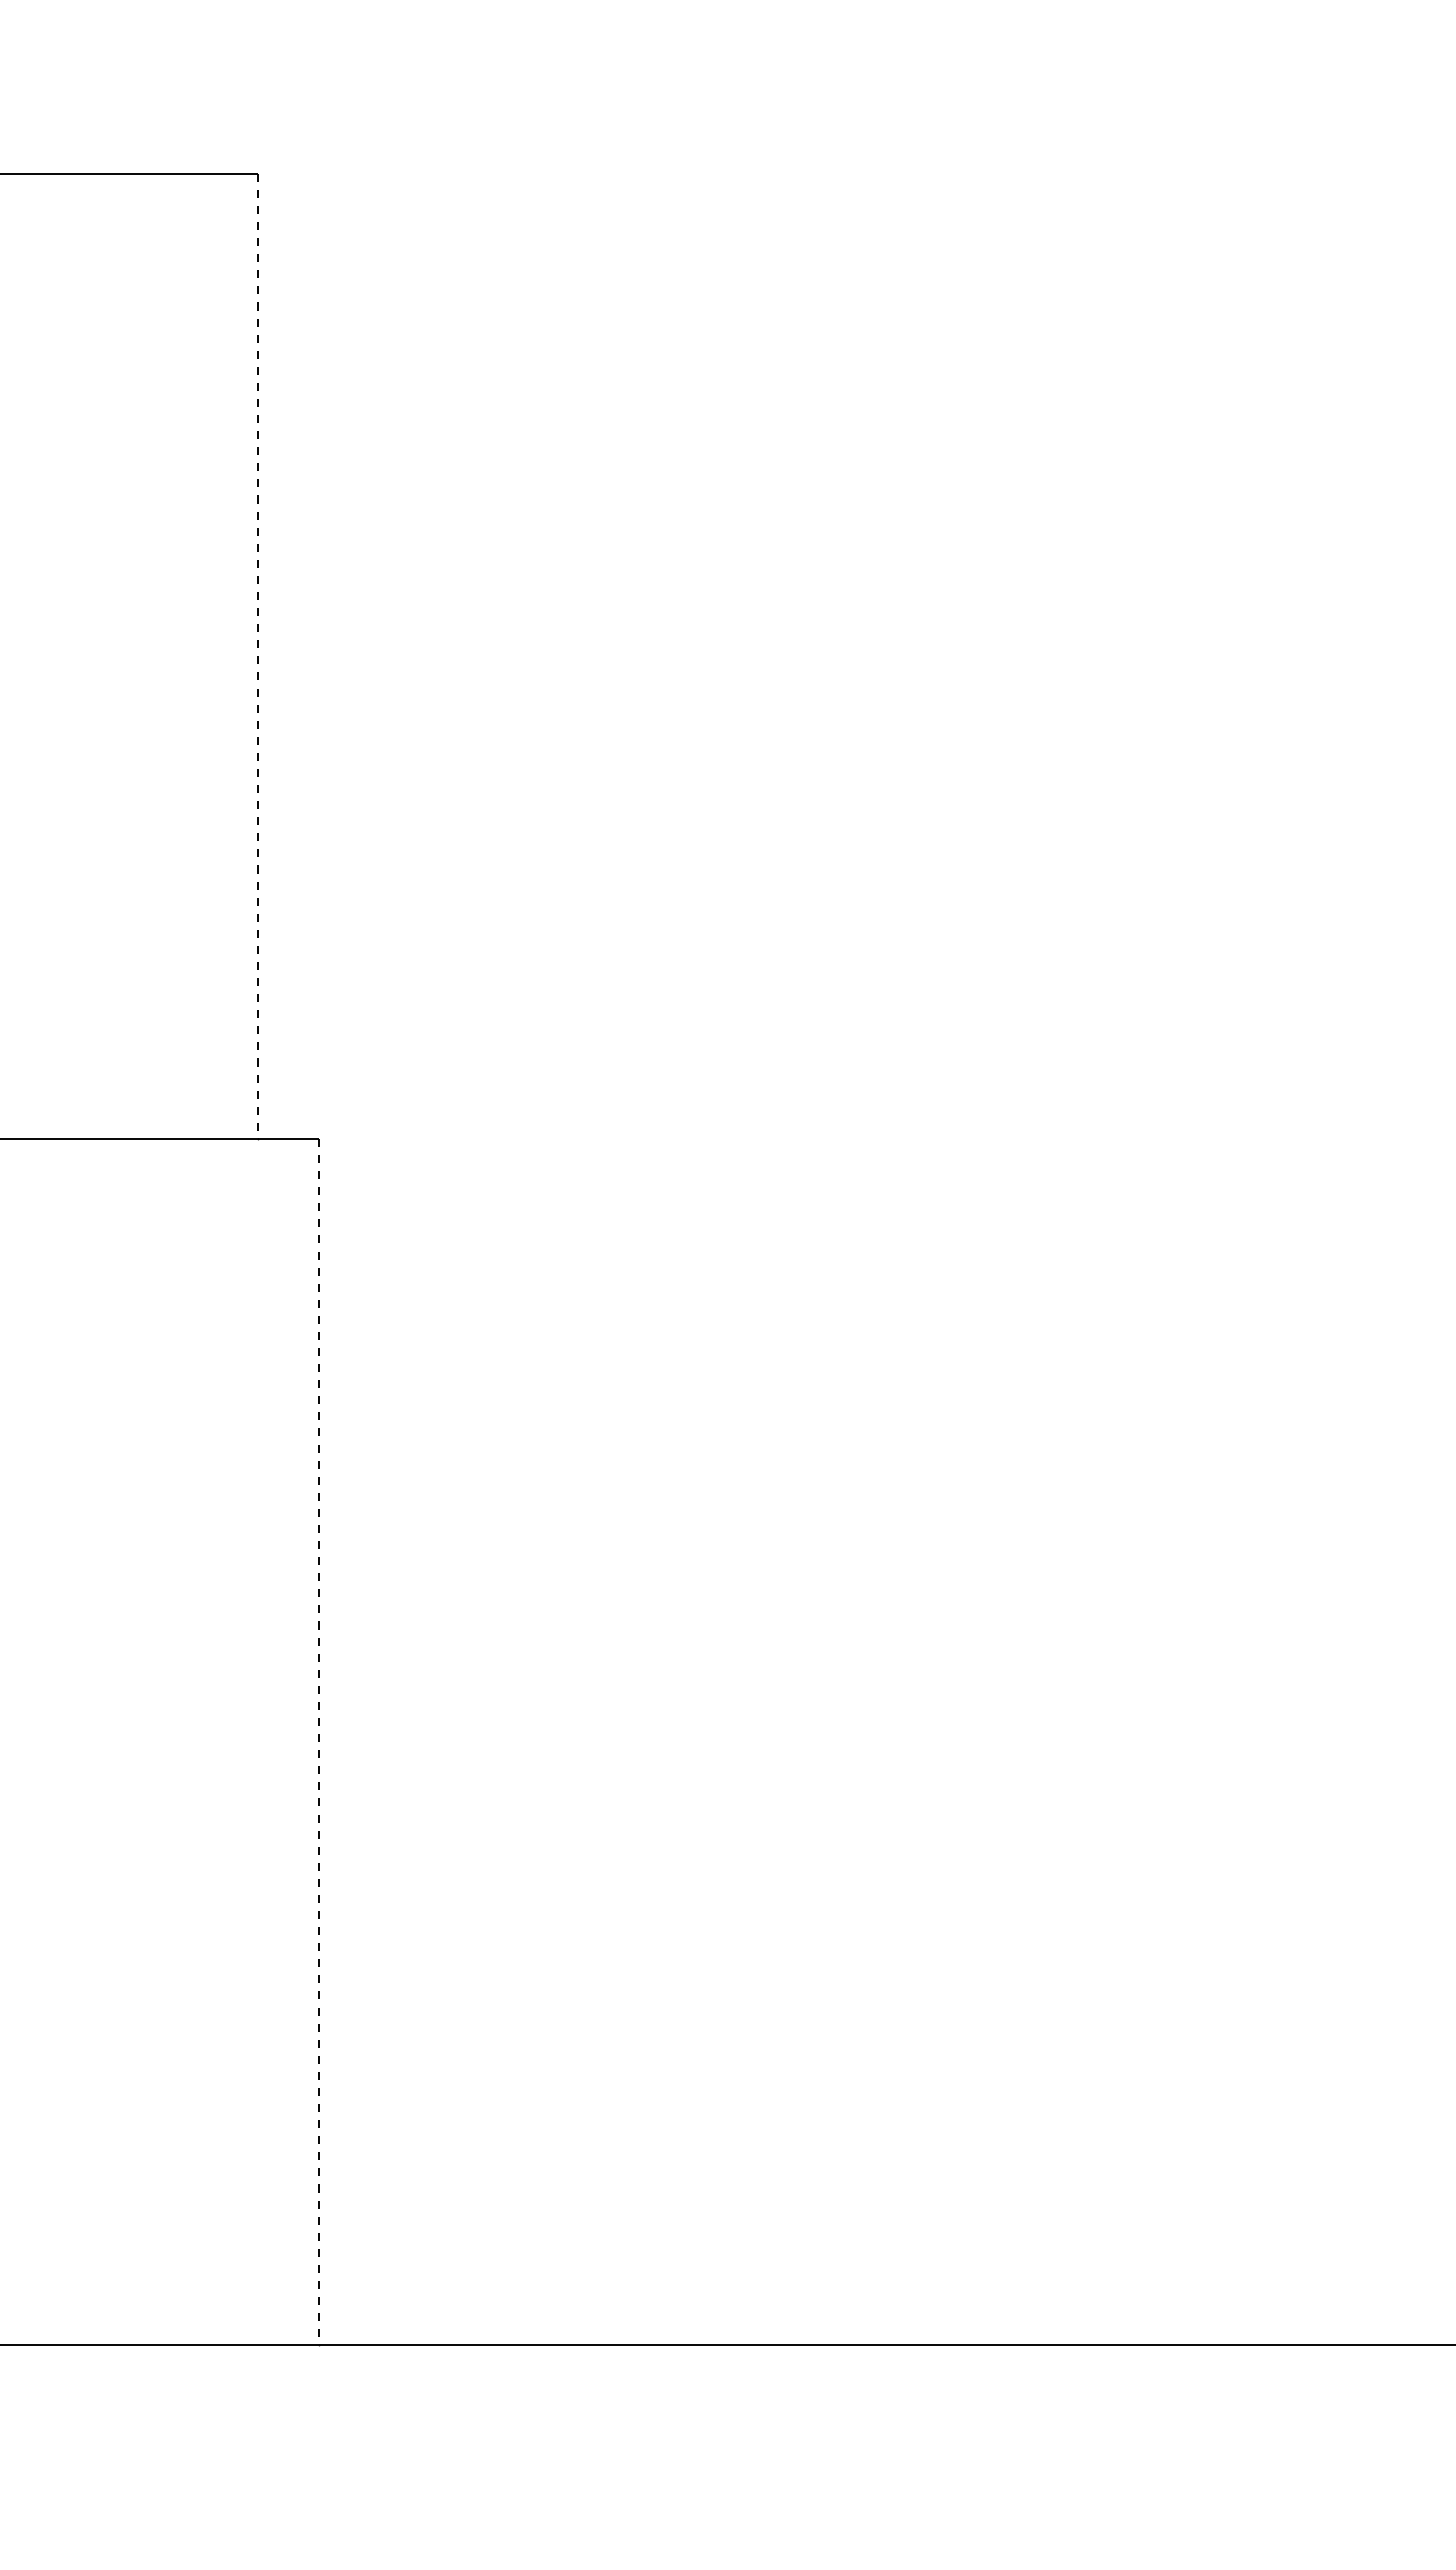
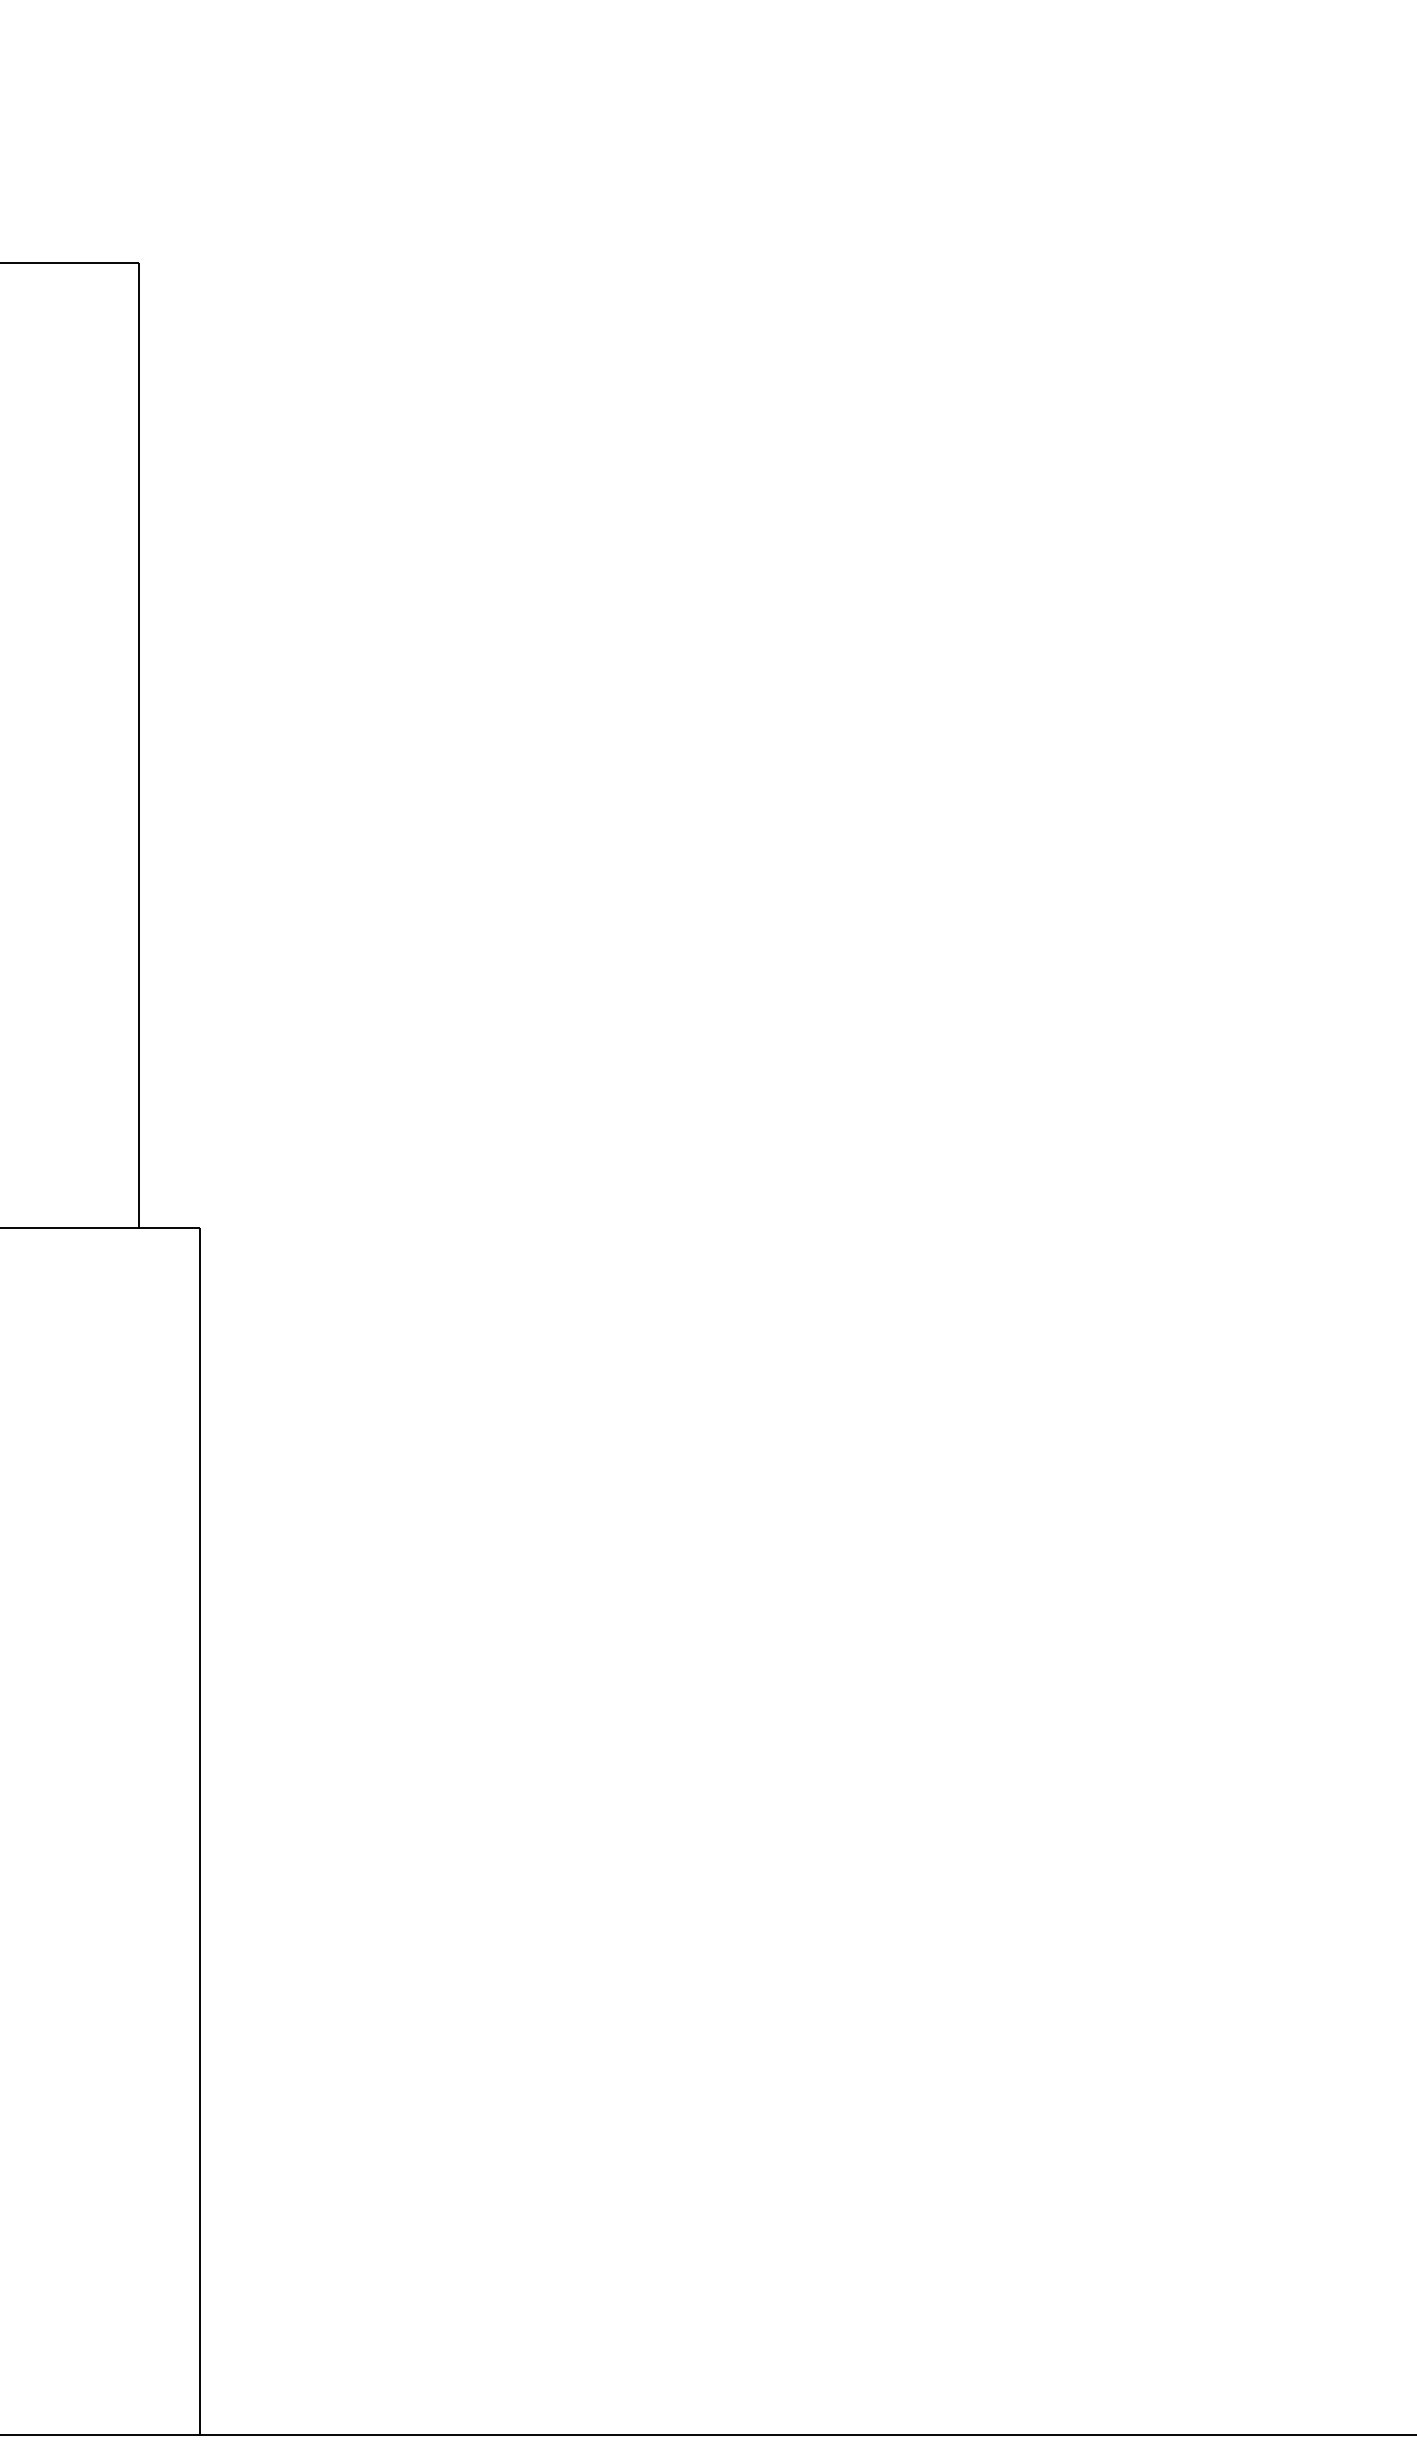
line: (258, 656) -> (139, 745), dashed -> solid
line: (318, 1742) -> (199, 1831), dashed -> solid

